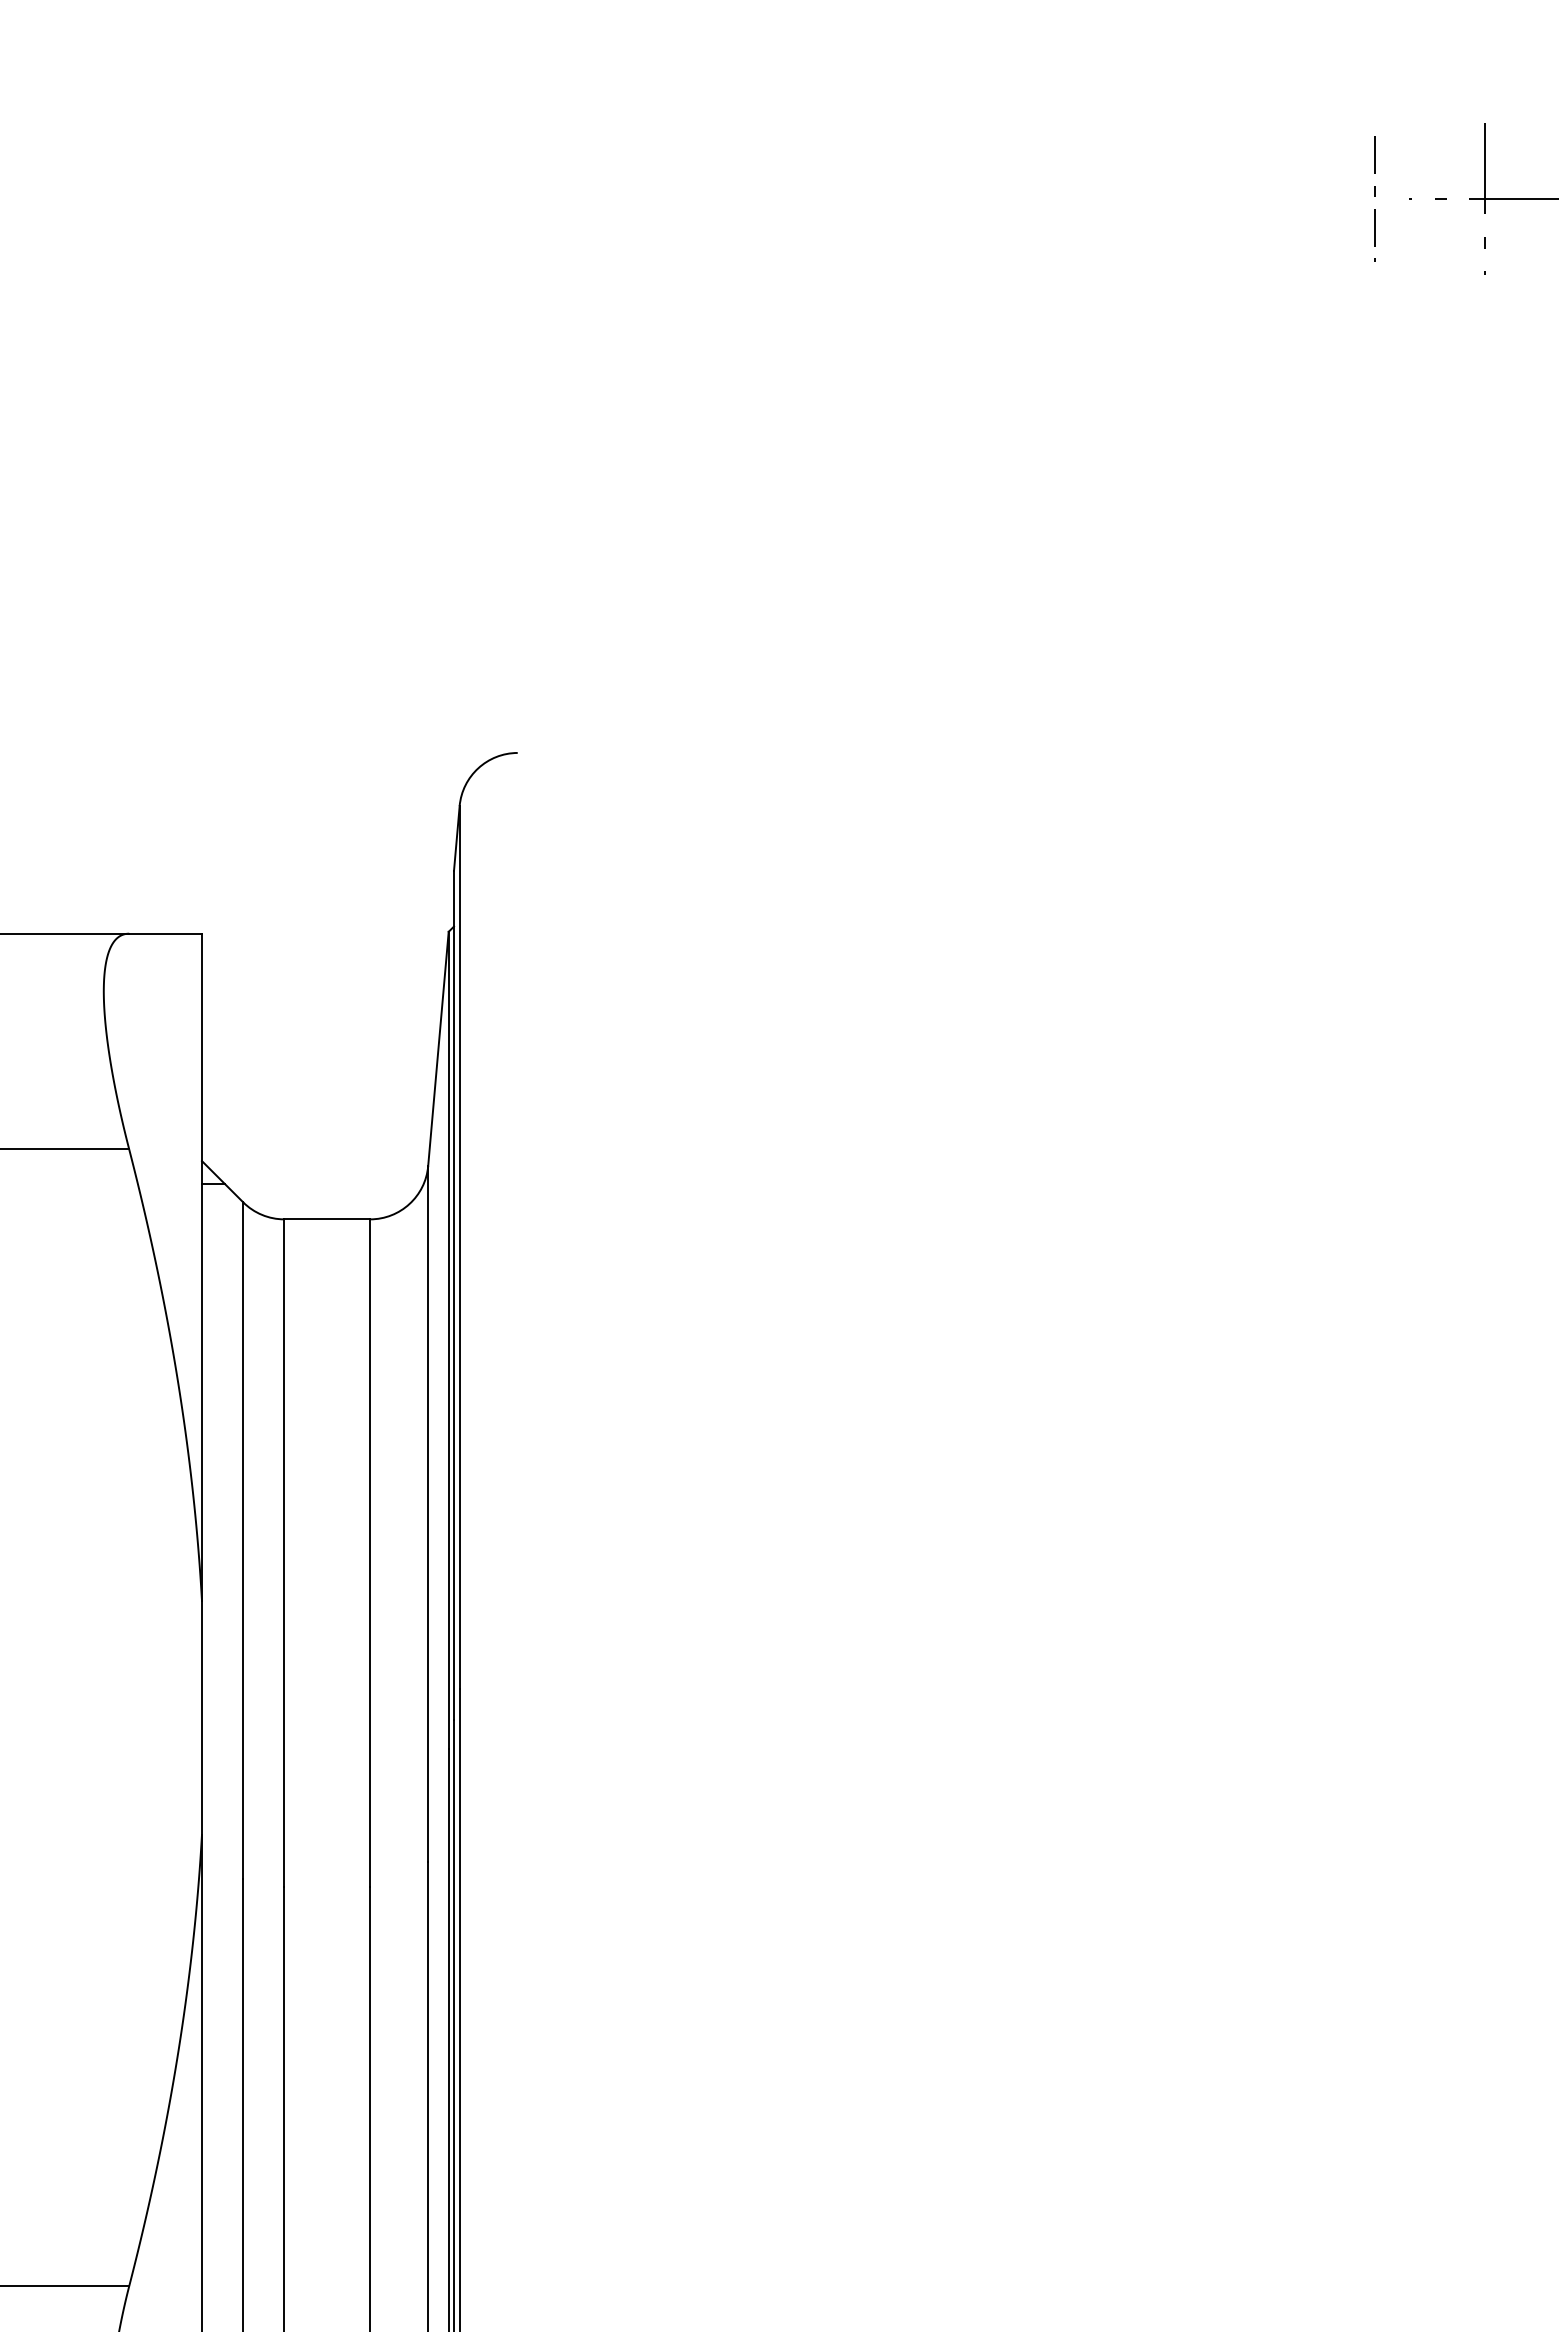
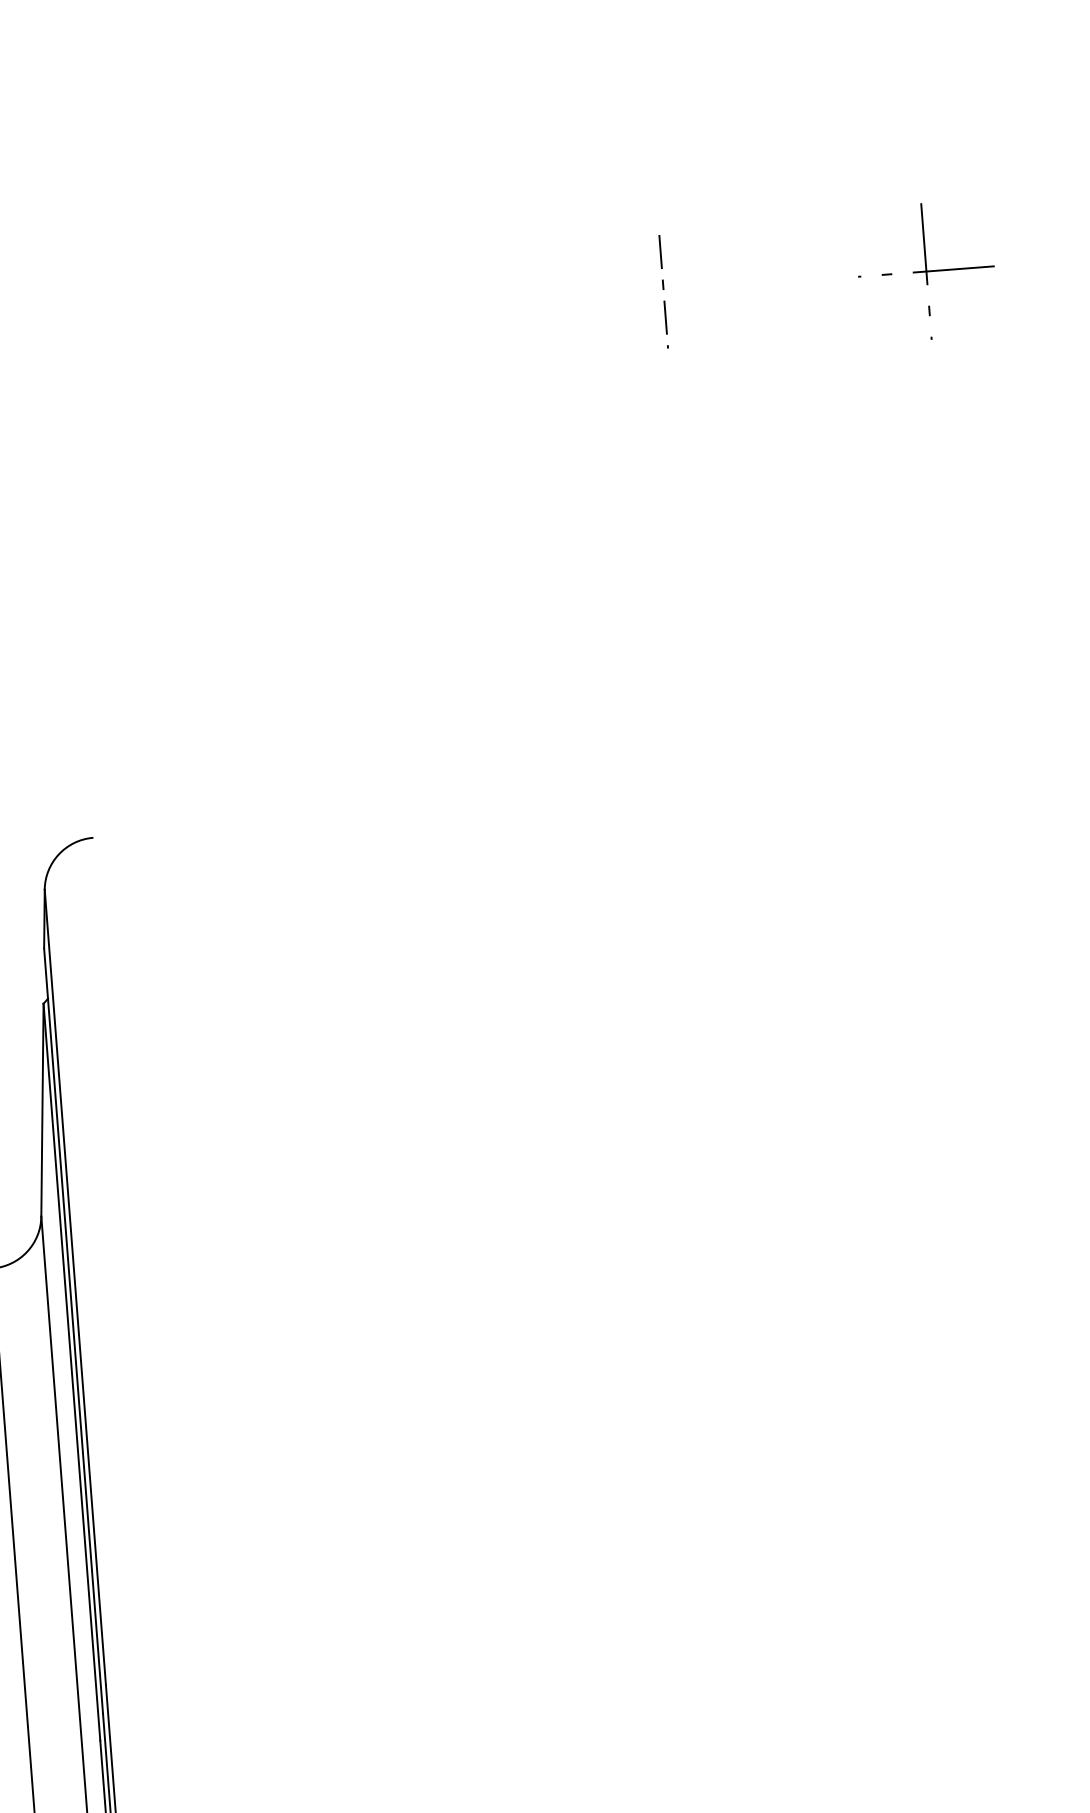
line: (1374, 196) -> (662, 289), moved

